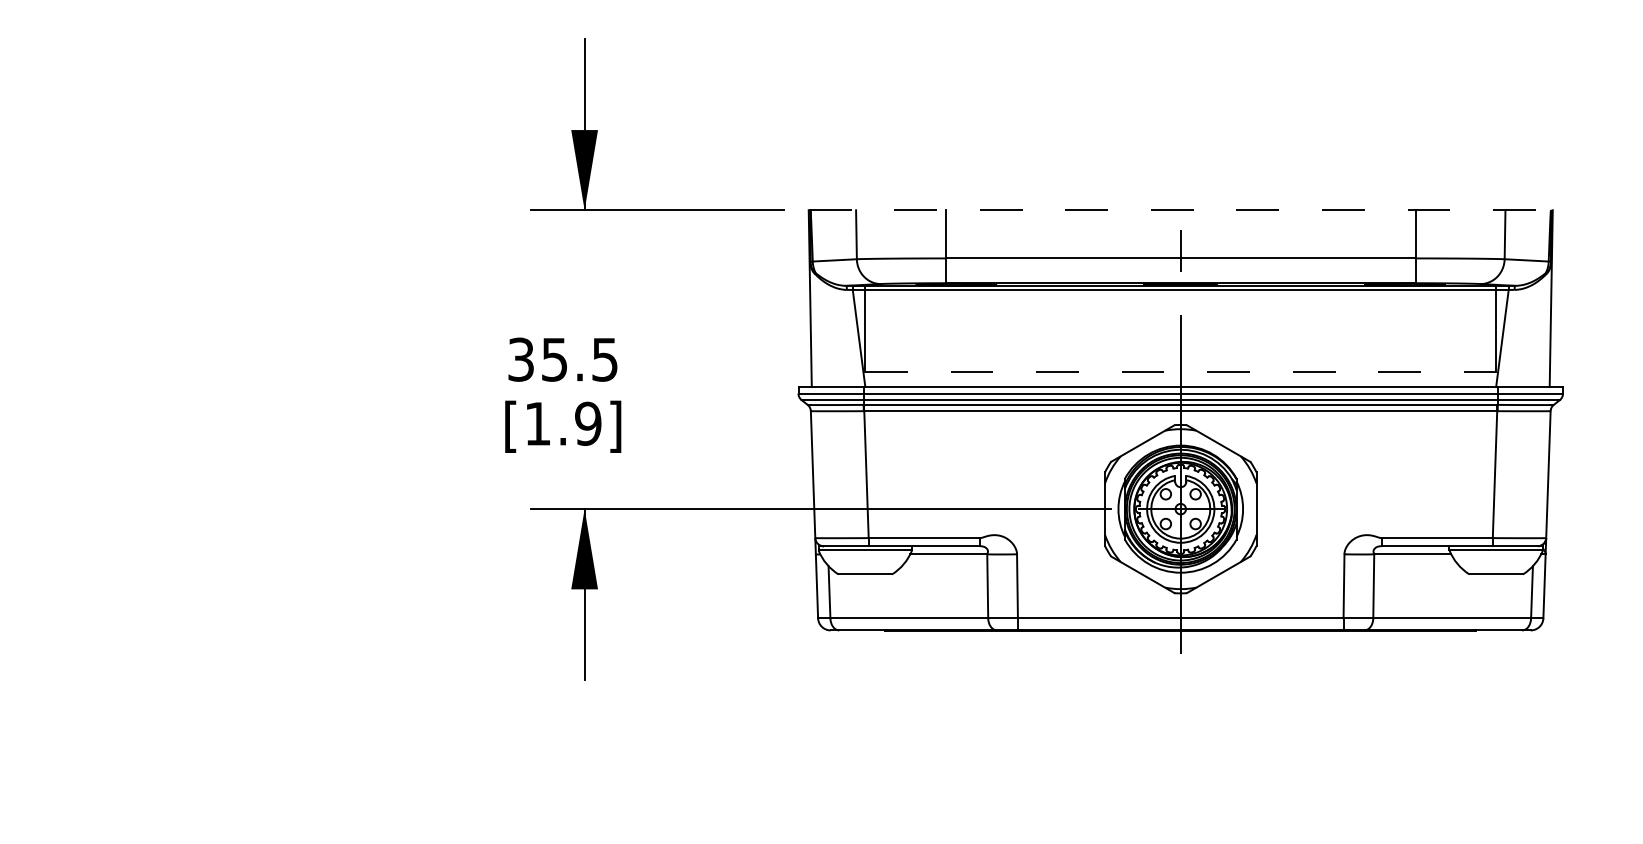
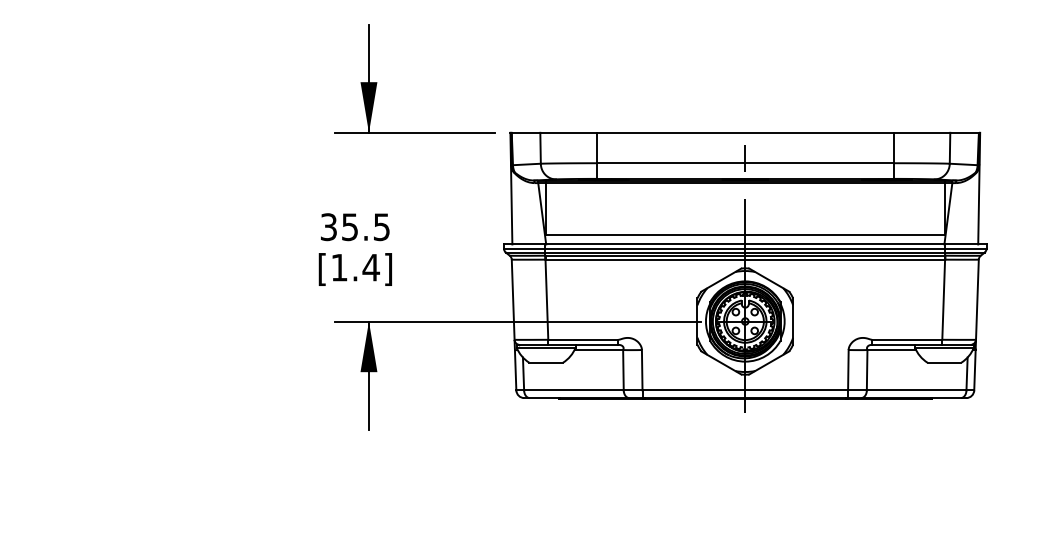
line: (1181, 209) -> (745, 132), dashed -> solid
line: (1181, 371) -> (745, 234), dashed -> solid
text: (587, 423) -> (370, 267), [1.9] -> [1.4]

